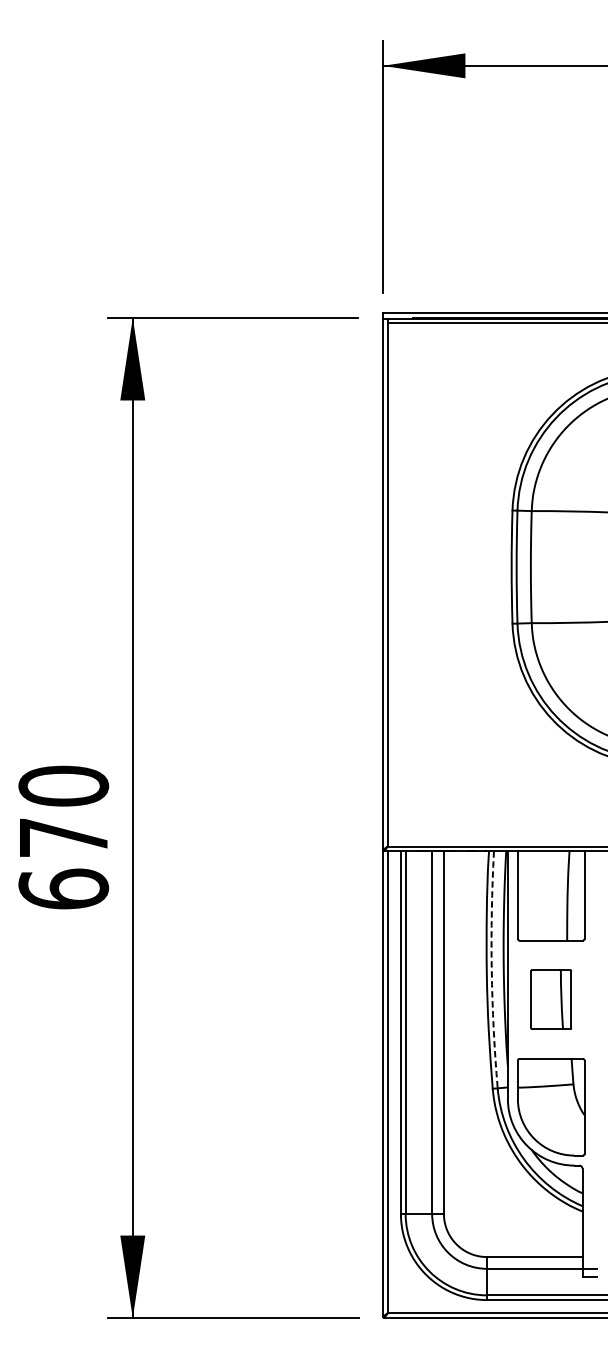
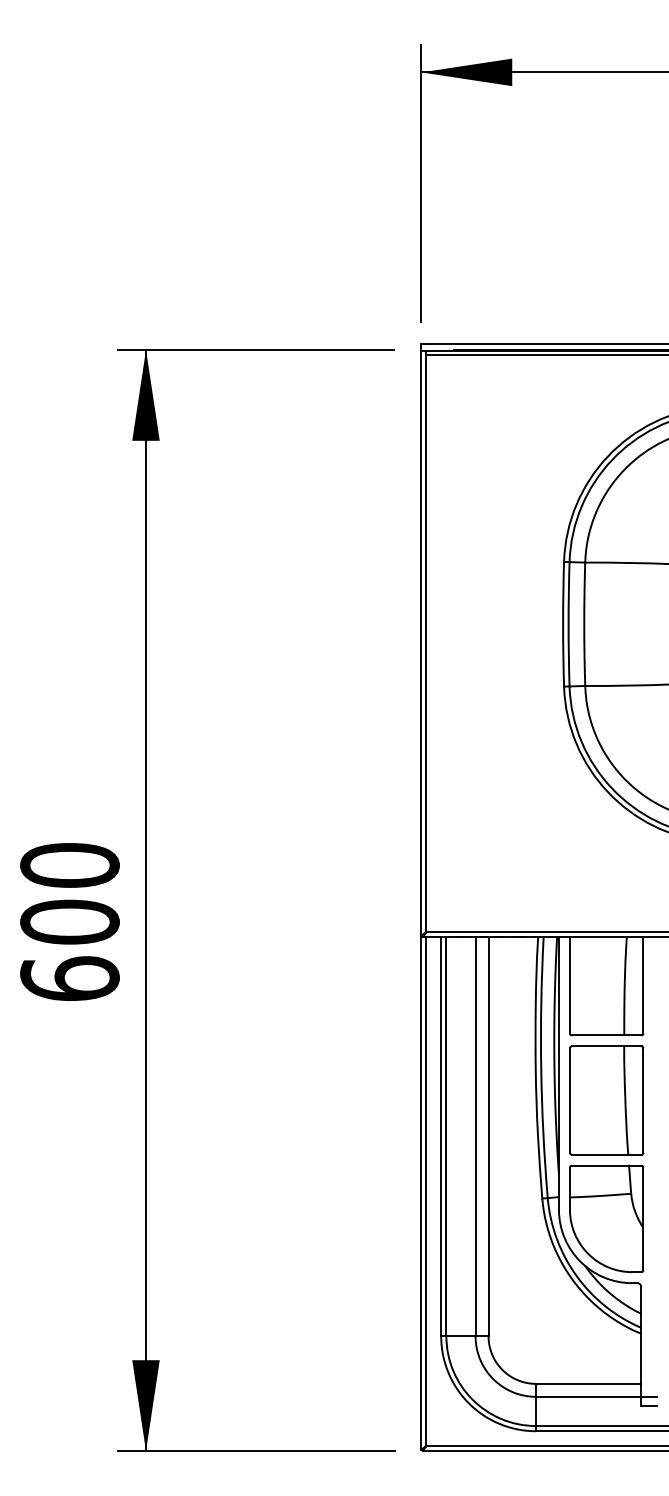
text: (63, 837) -> (69, 921), 670 -> 600
arc: (492, 969) -> (541, 1067), dashed -> solid
part: (551, 999) -> (606, 1100), size x1.67

